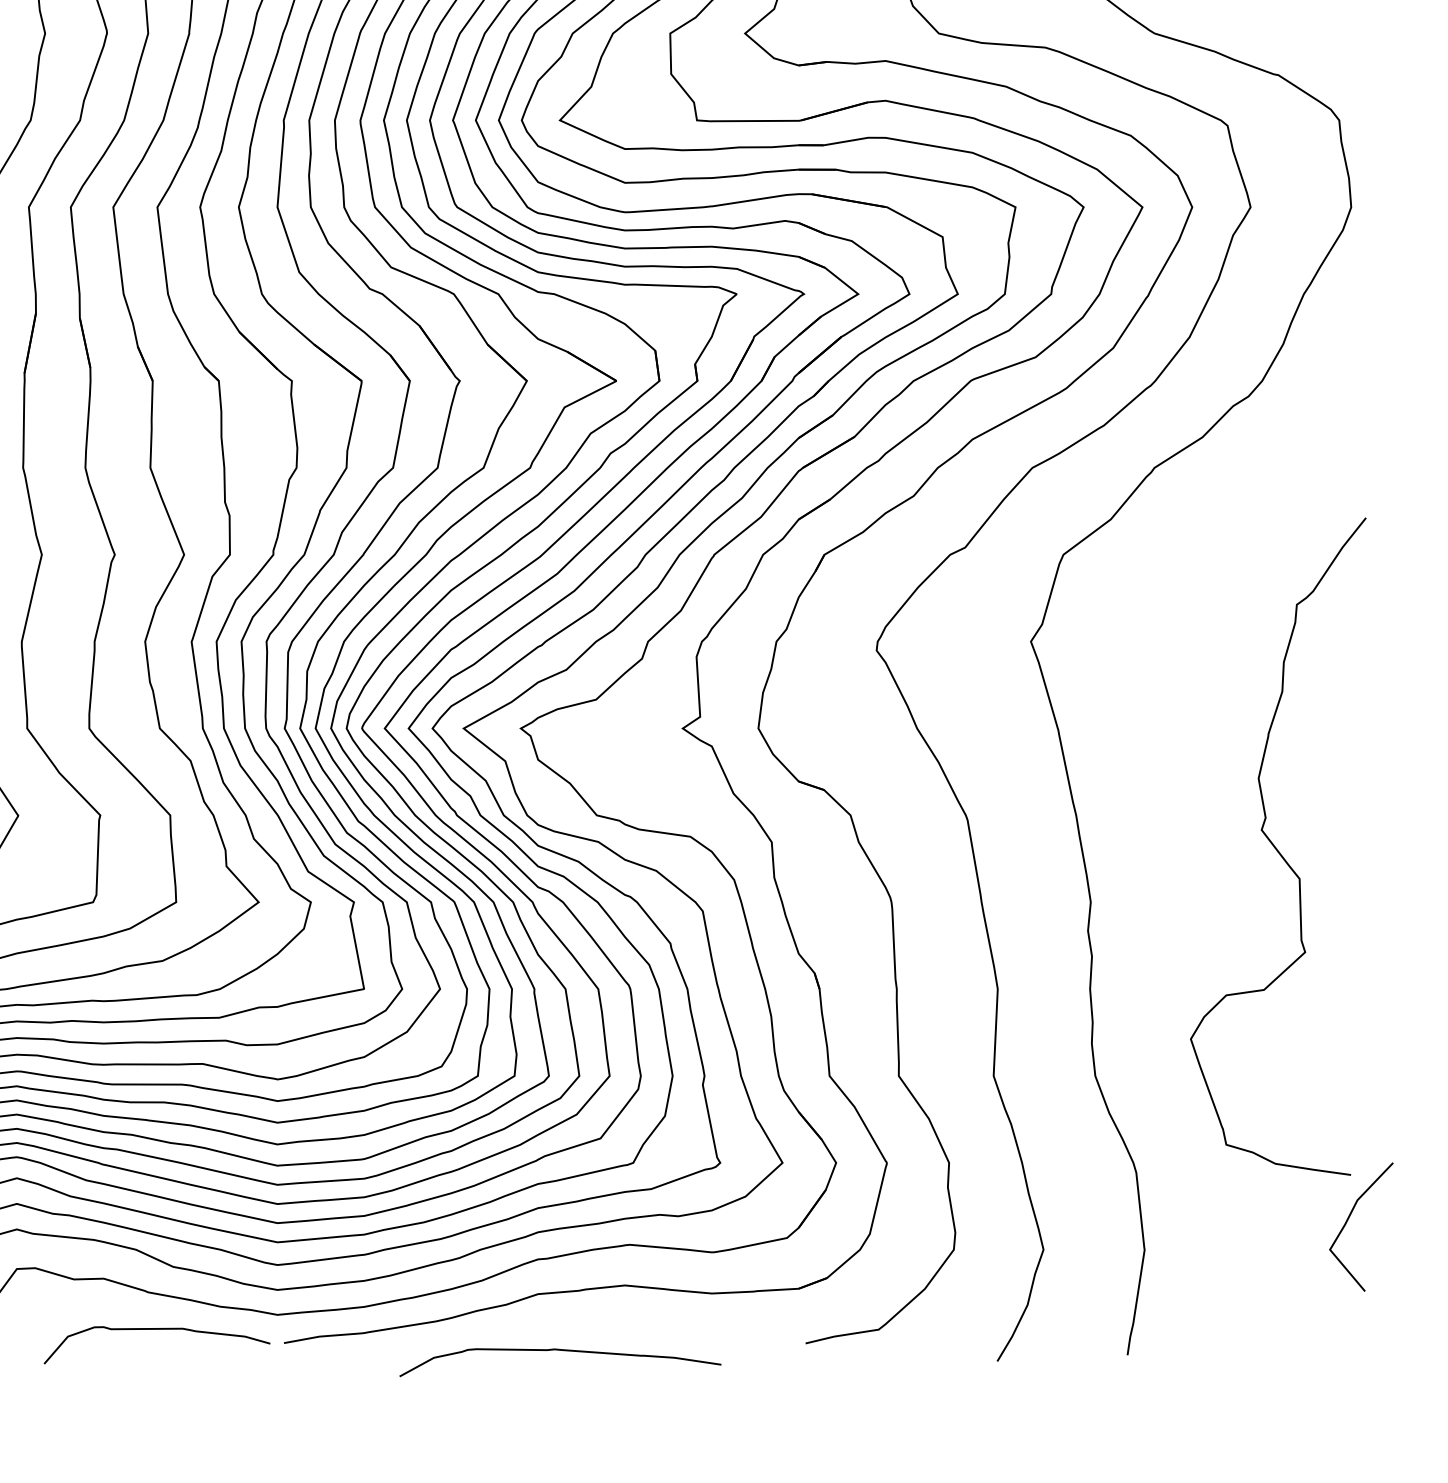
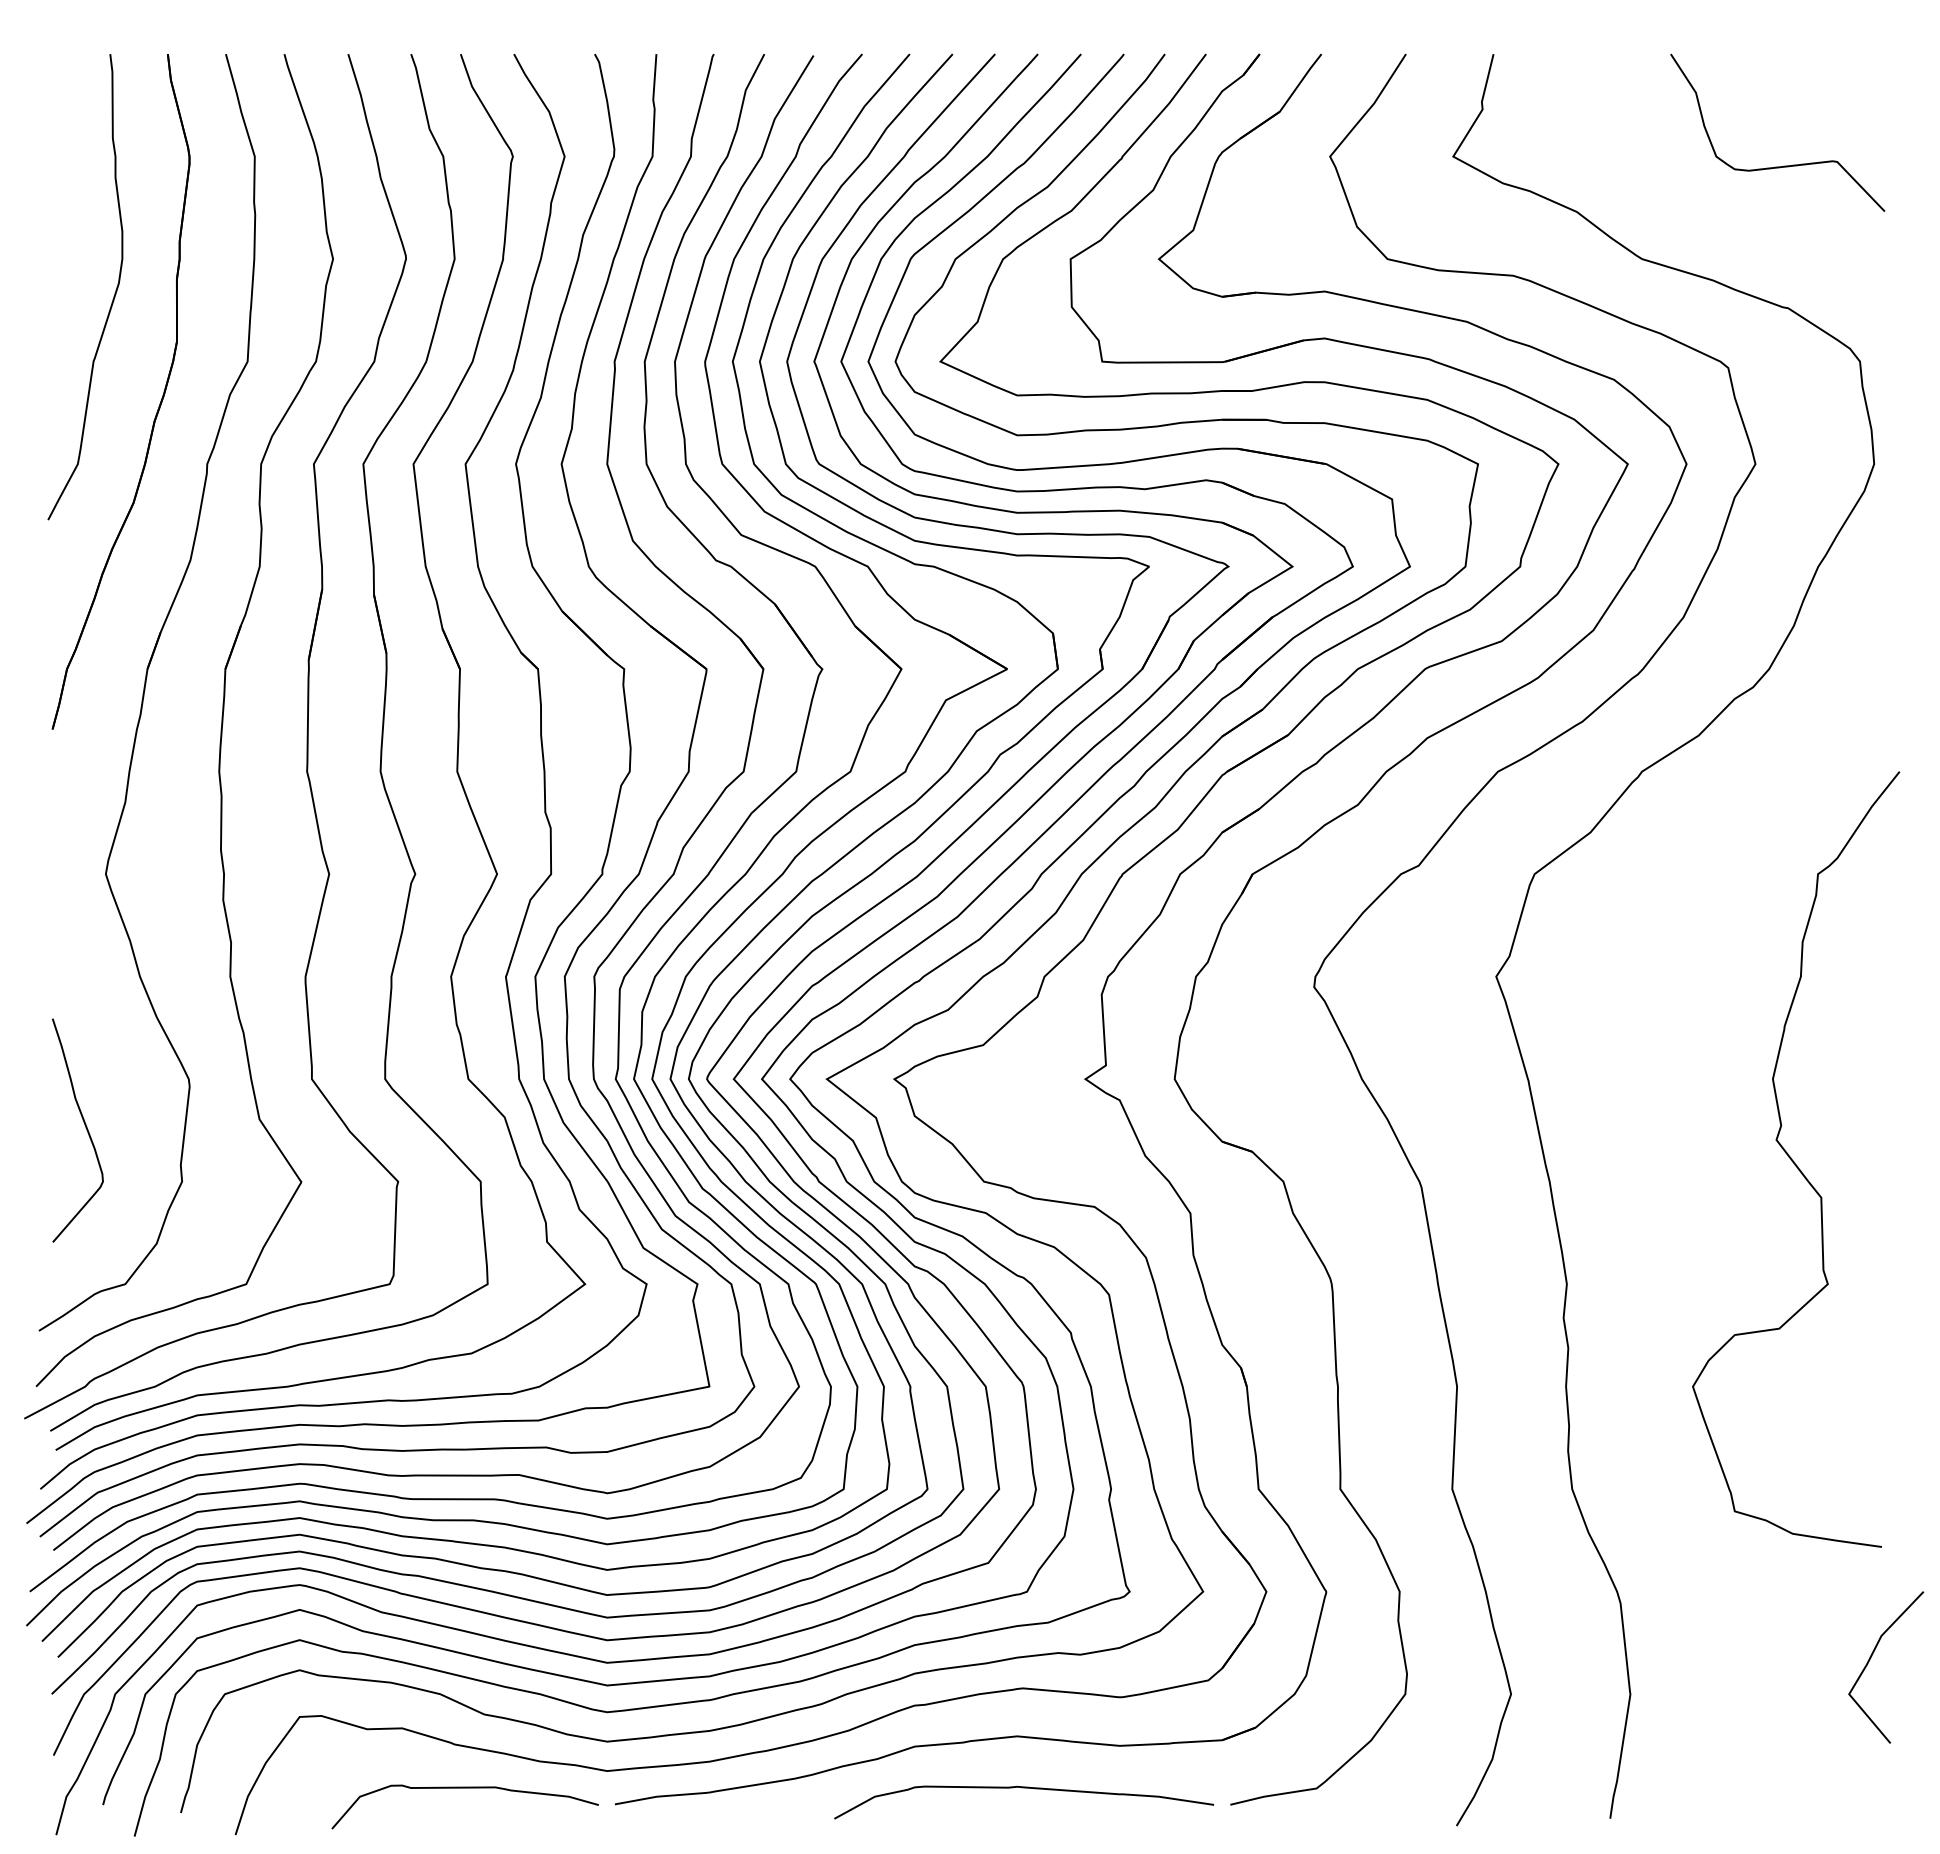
curve: (1276, 848) -> (1794, 1161), moved
curve: (560, 1350) -> (1024, 1788), moved

